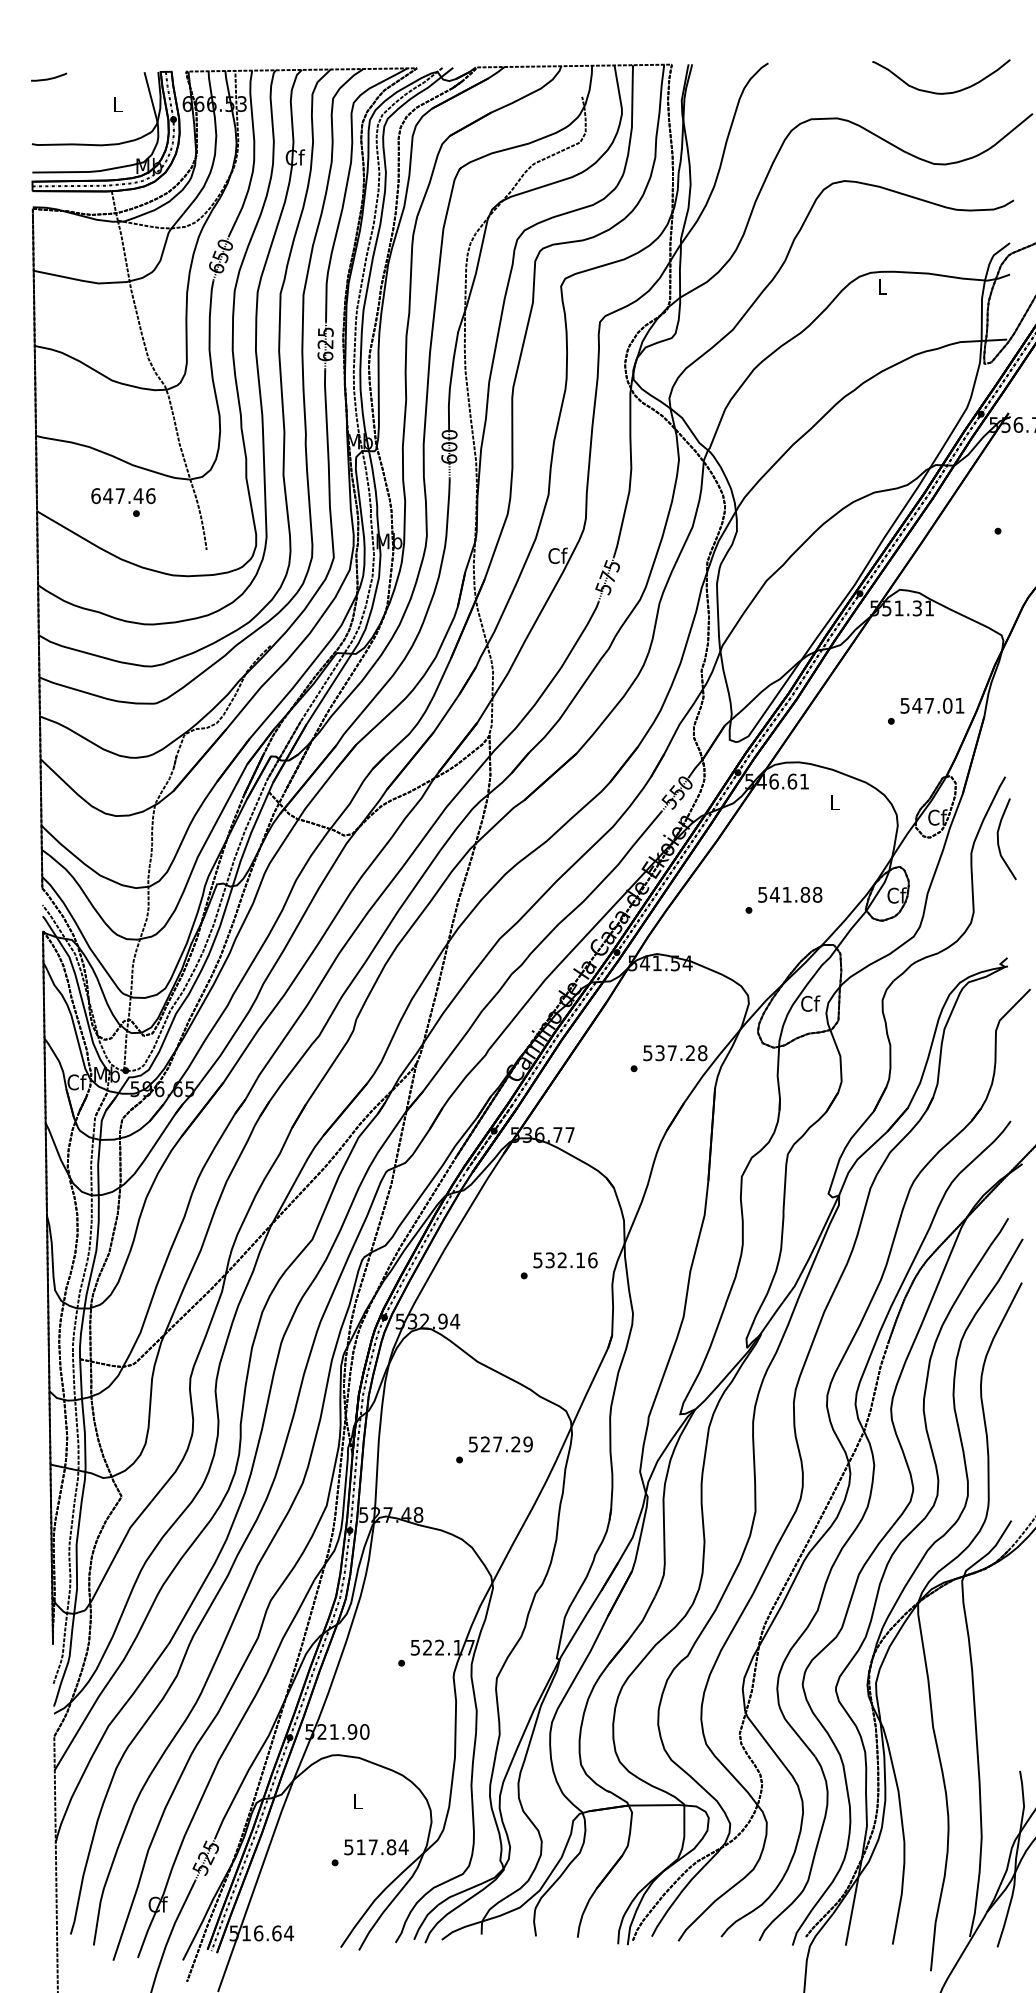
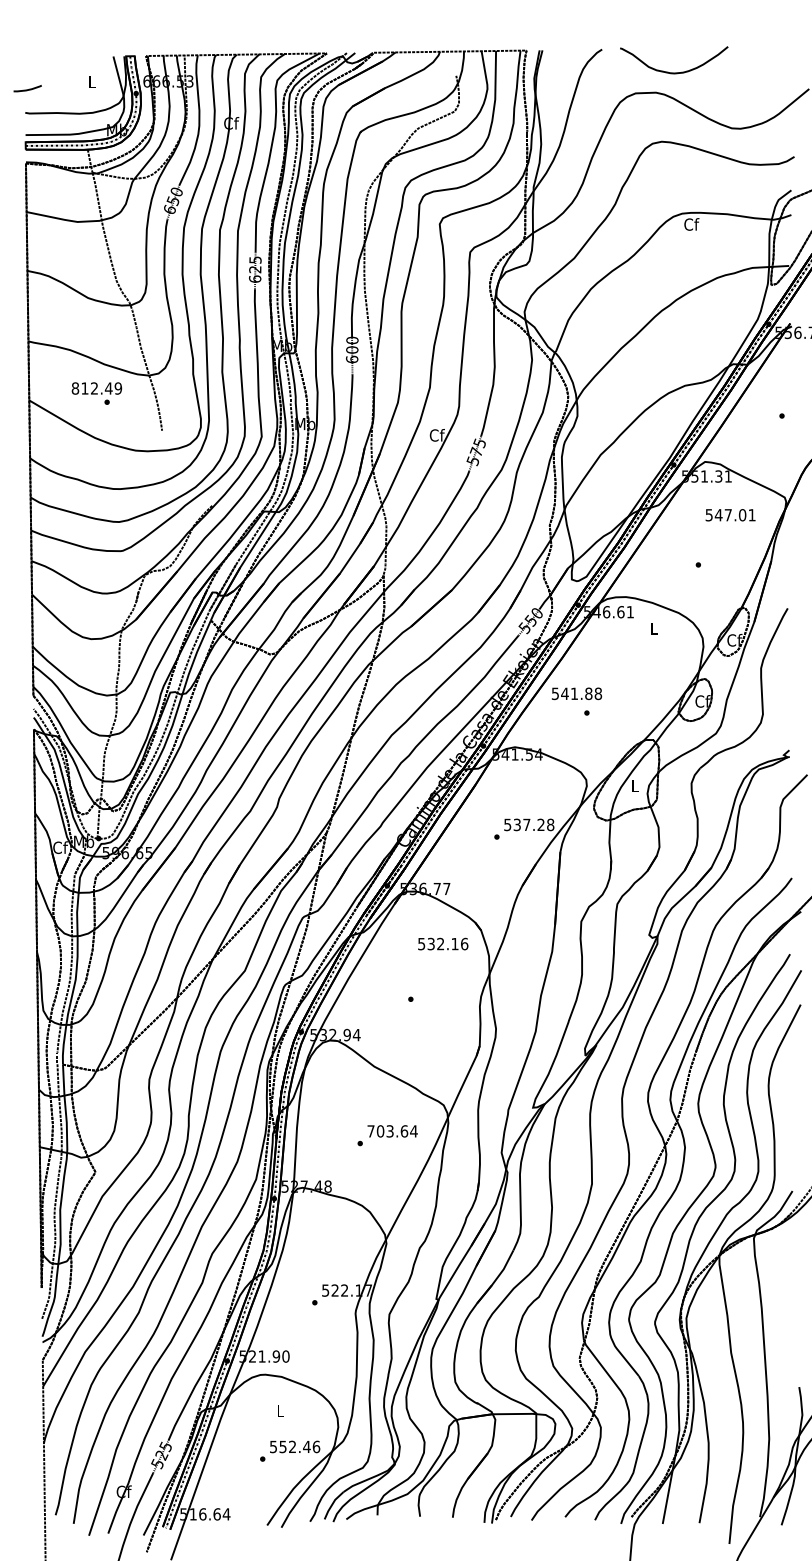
curve: (50, 77) -> (28, 88), moved
curve: (940, 92) -> (673, 72), moved
text: (882, 286) -> (691, 224), L -> Cf
text: (123, 496) -> (96, 388), 647.46 -> 812.49
text: (932, 705) -> (730, 514), moved
curve: (998, 839) -> (782, 657), removed
text: (790, 894) -> (577, 693), moved
text: (810, 1003) -> (635, 785), Cf -> L
text: (565, 1260) -> (443, 944), moved
text: (500, 1444) -> (392, 1131), 527.29 -> 703.64
text: (382, 1847) -> (299, 1447), 517.84 -> 552.46

